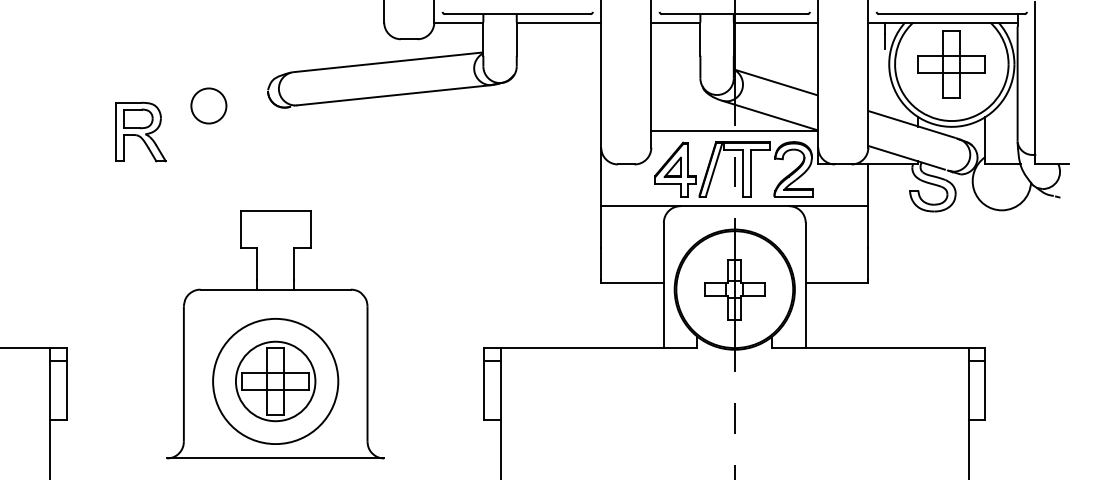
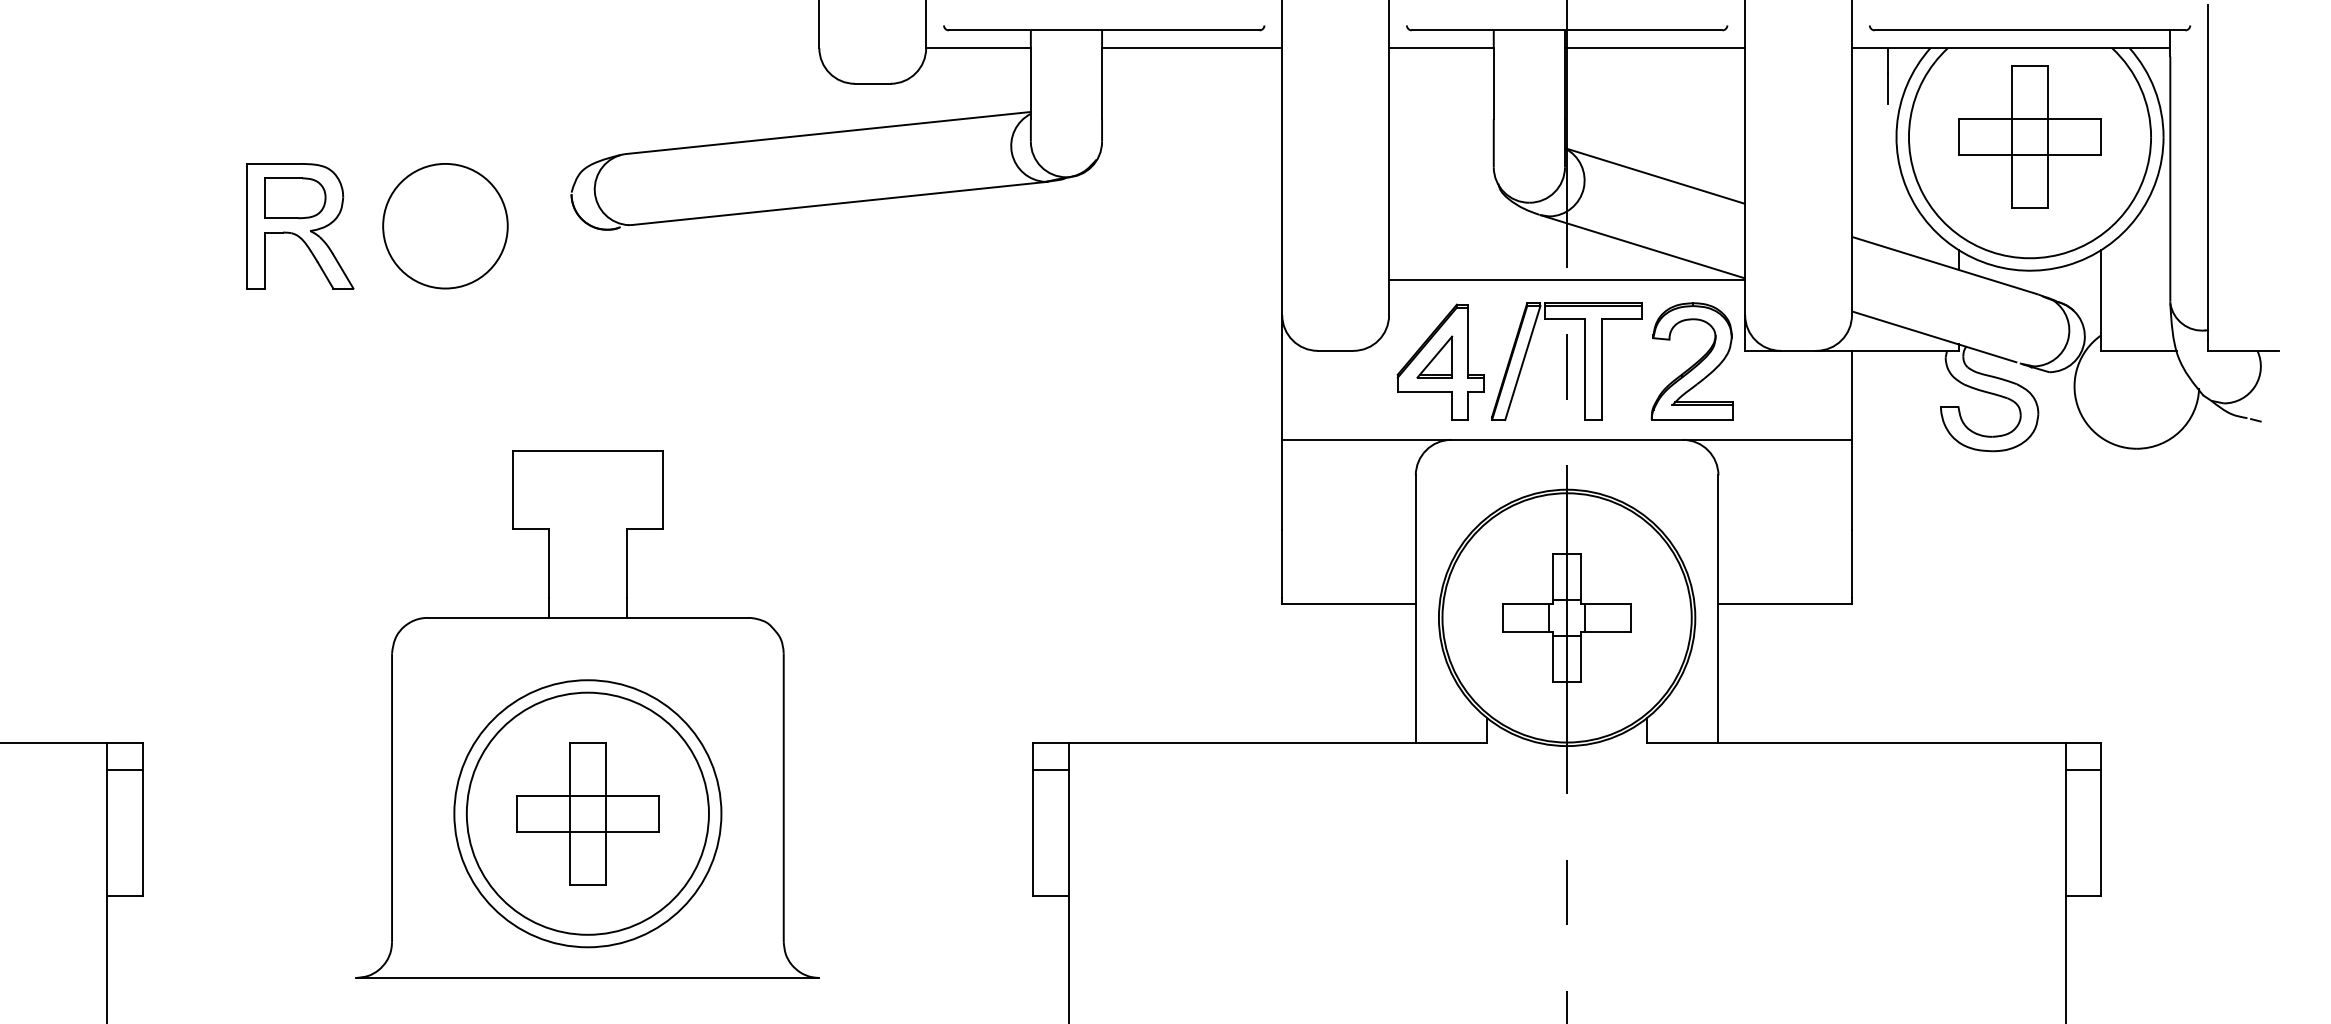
circle: (208, 105) -> (444, 225), size x1.67
part: (140, 131) -> (299, 225), moved
circle: (275, 381) -> (587, 813), size x1.43

